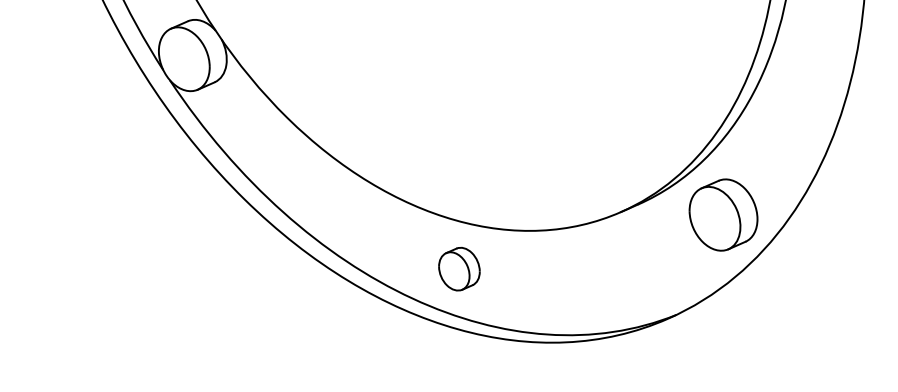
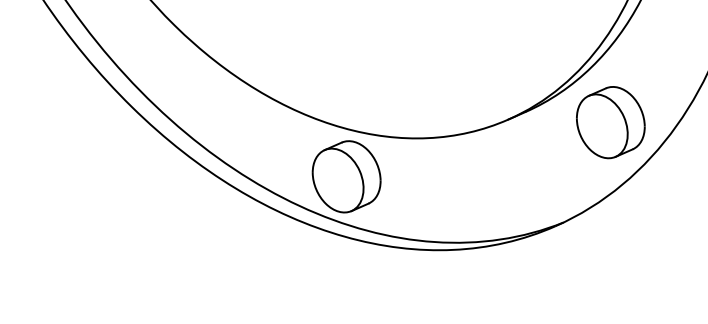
part: (459, 268) -> (346, 176), size x1.67

